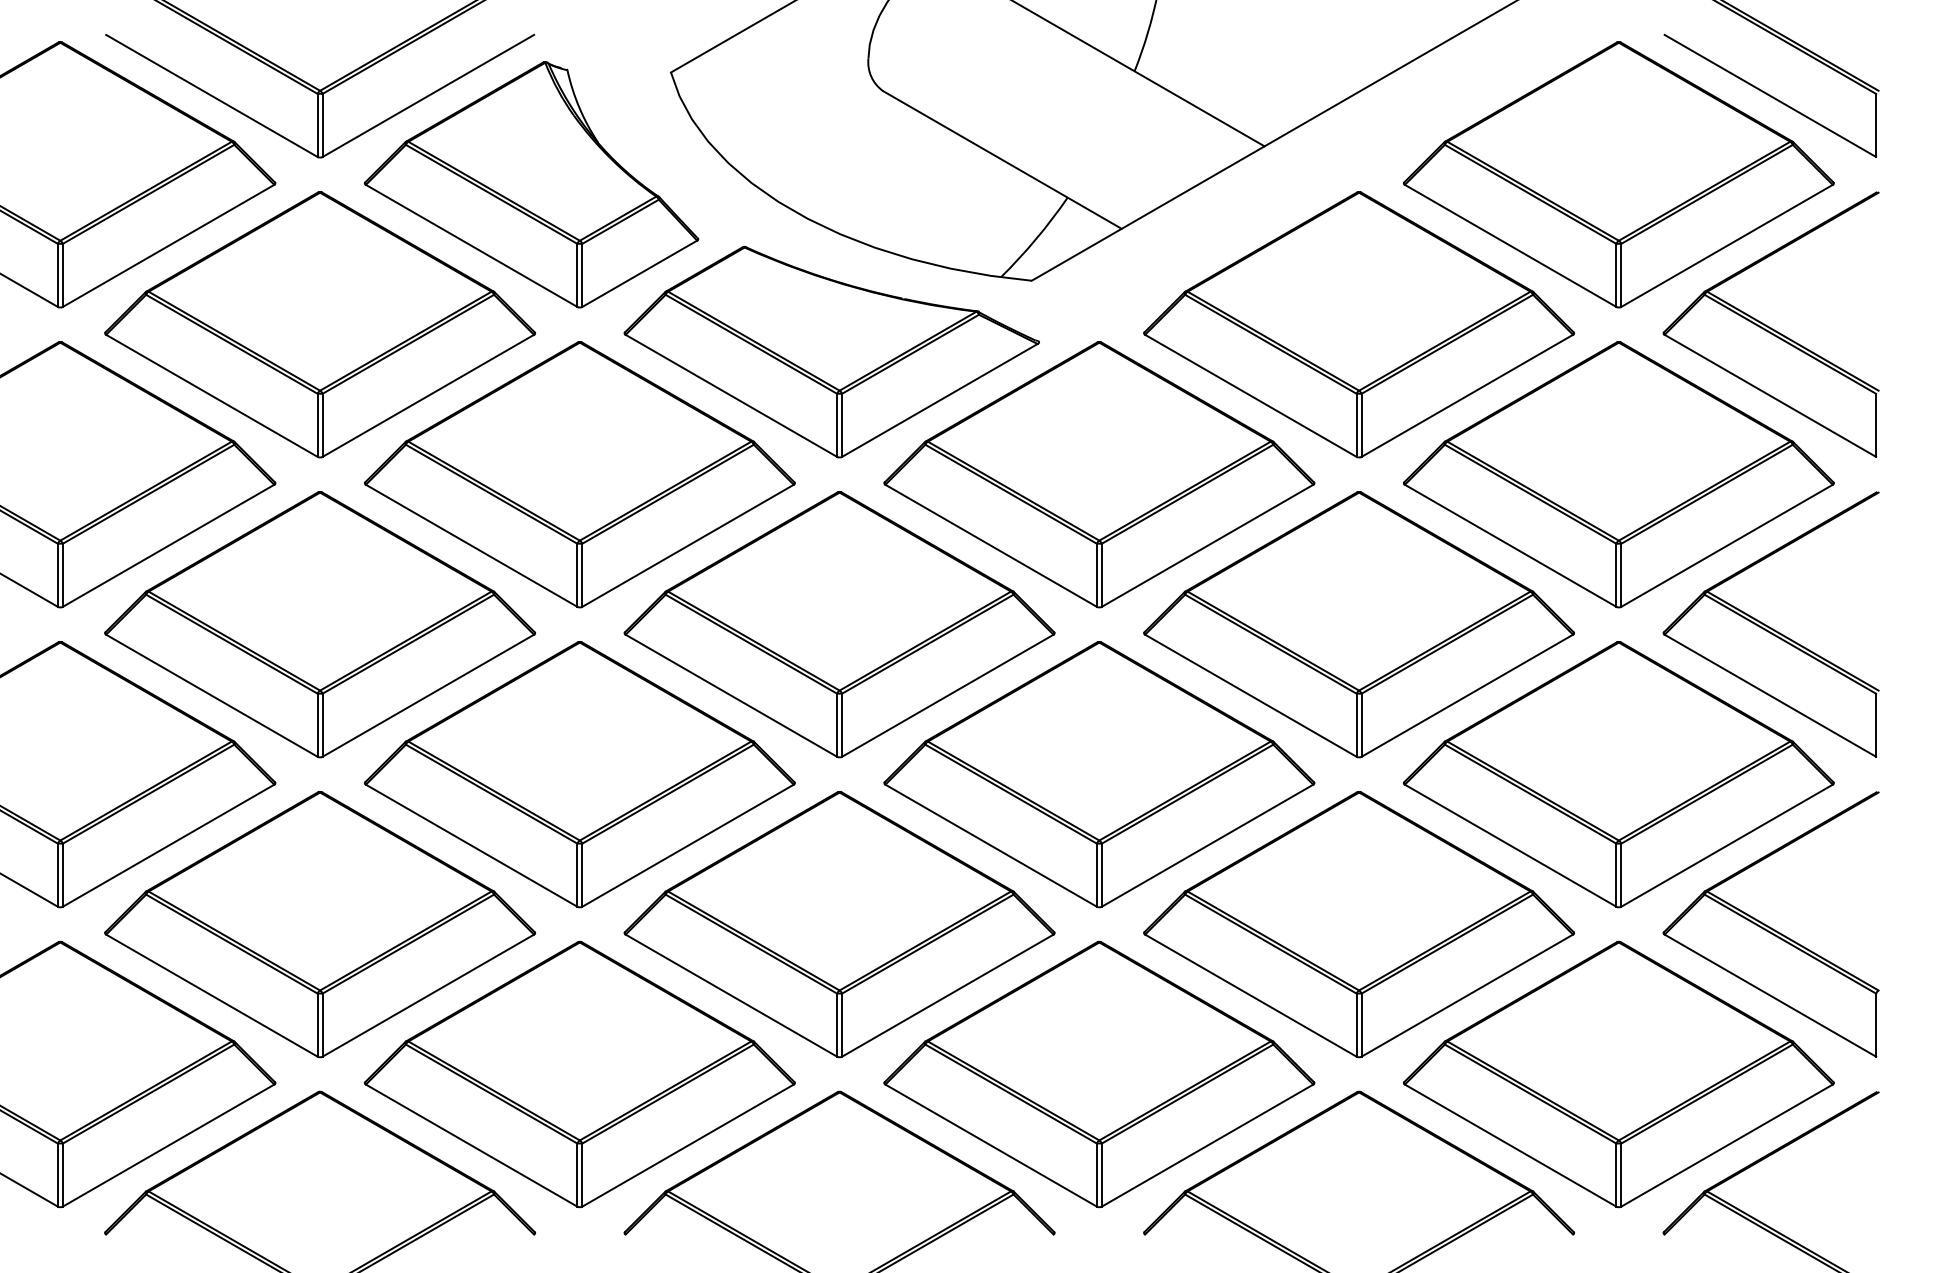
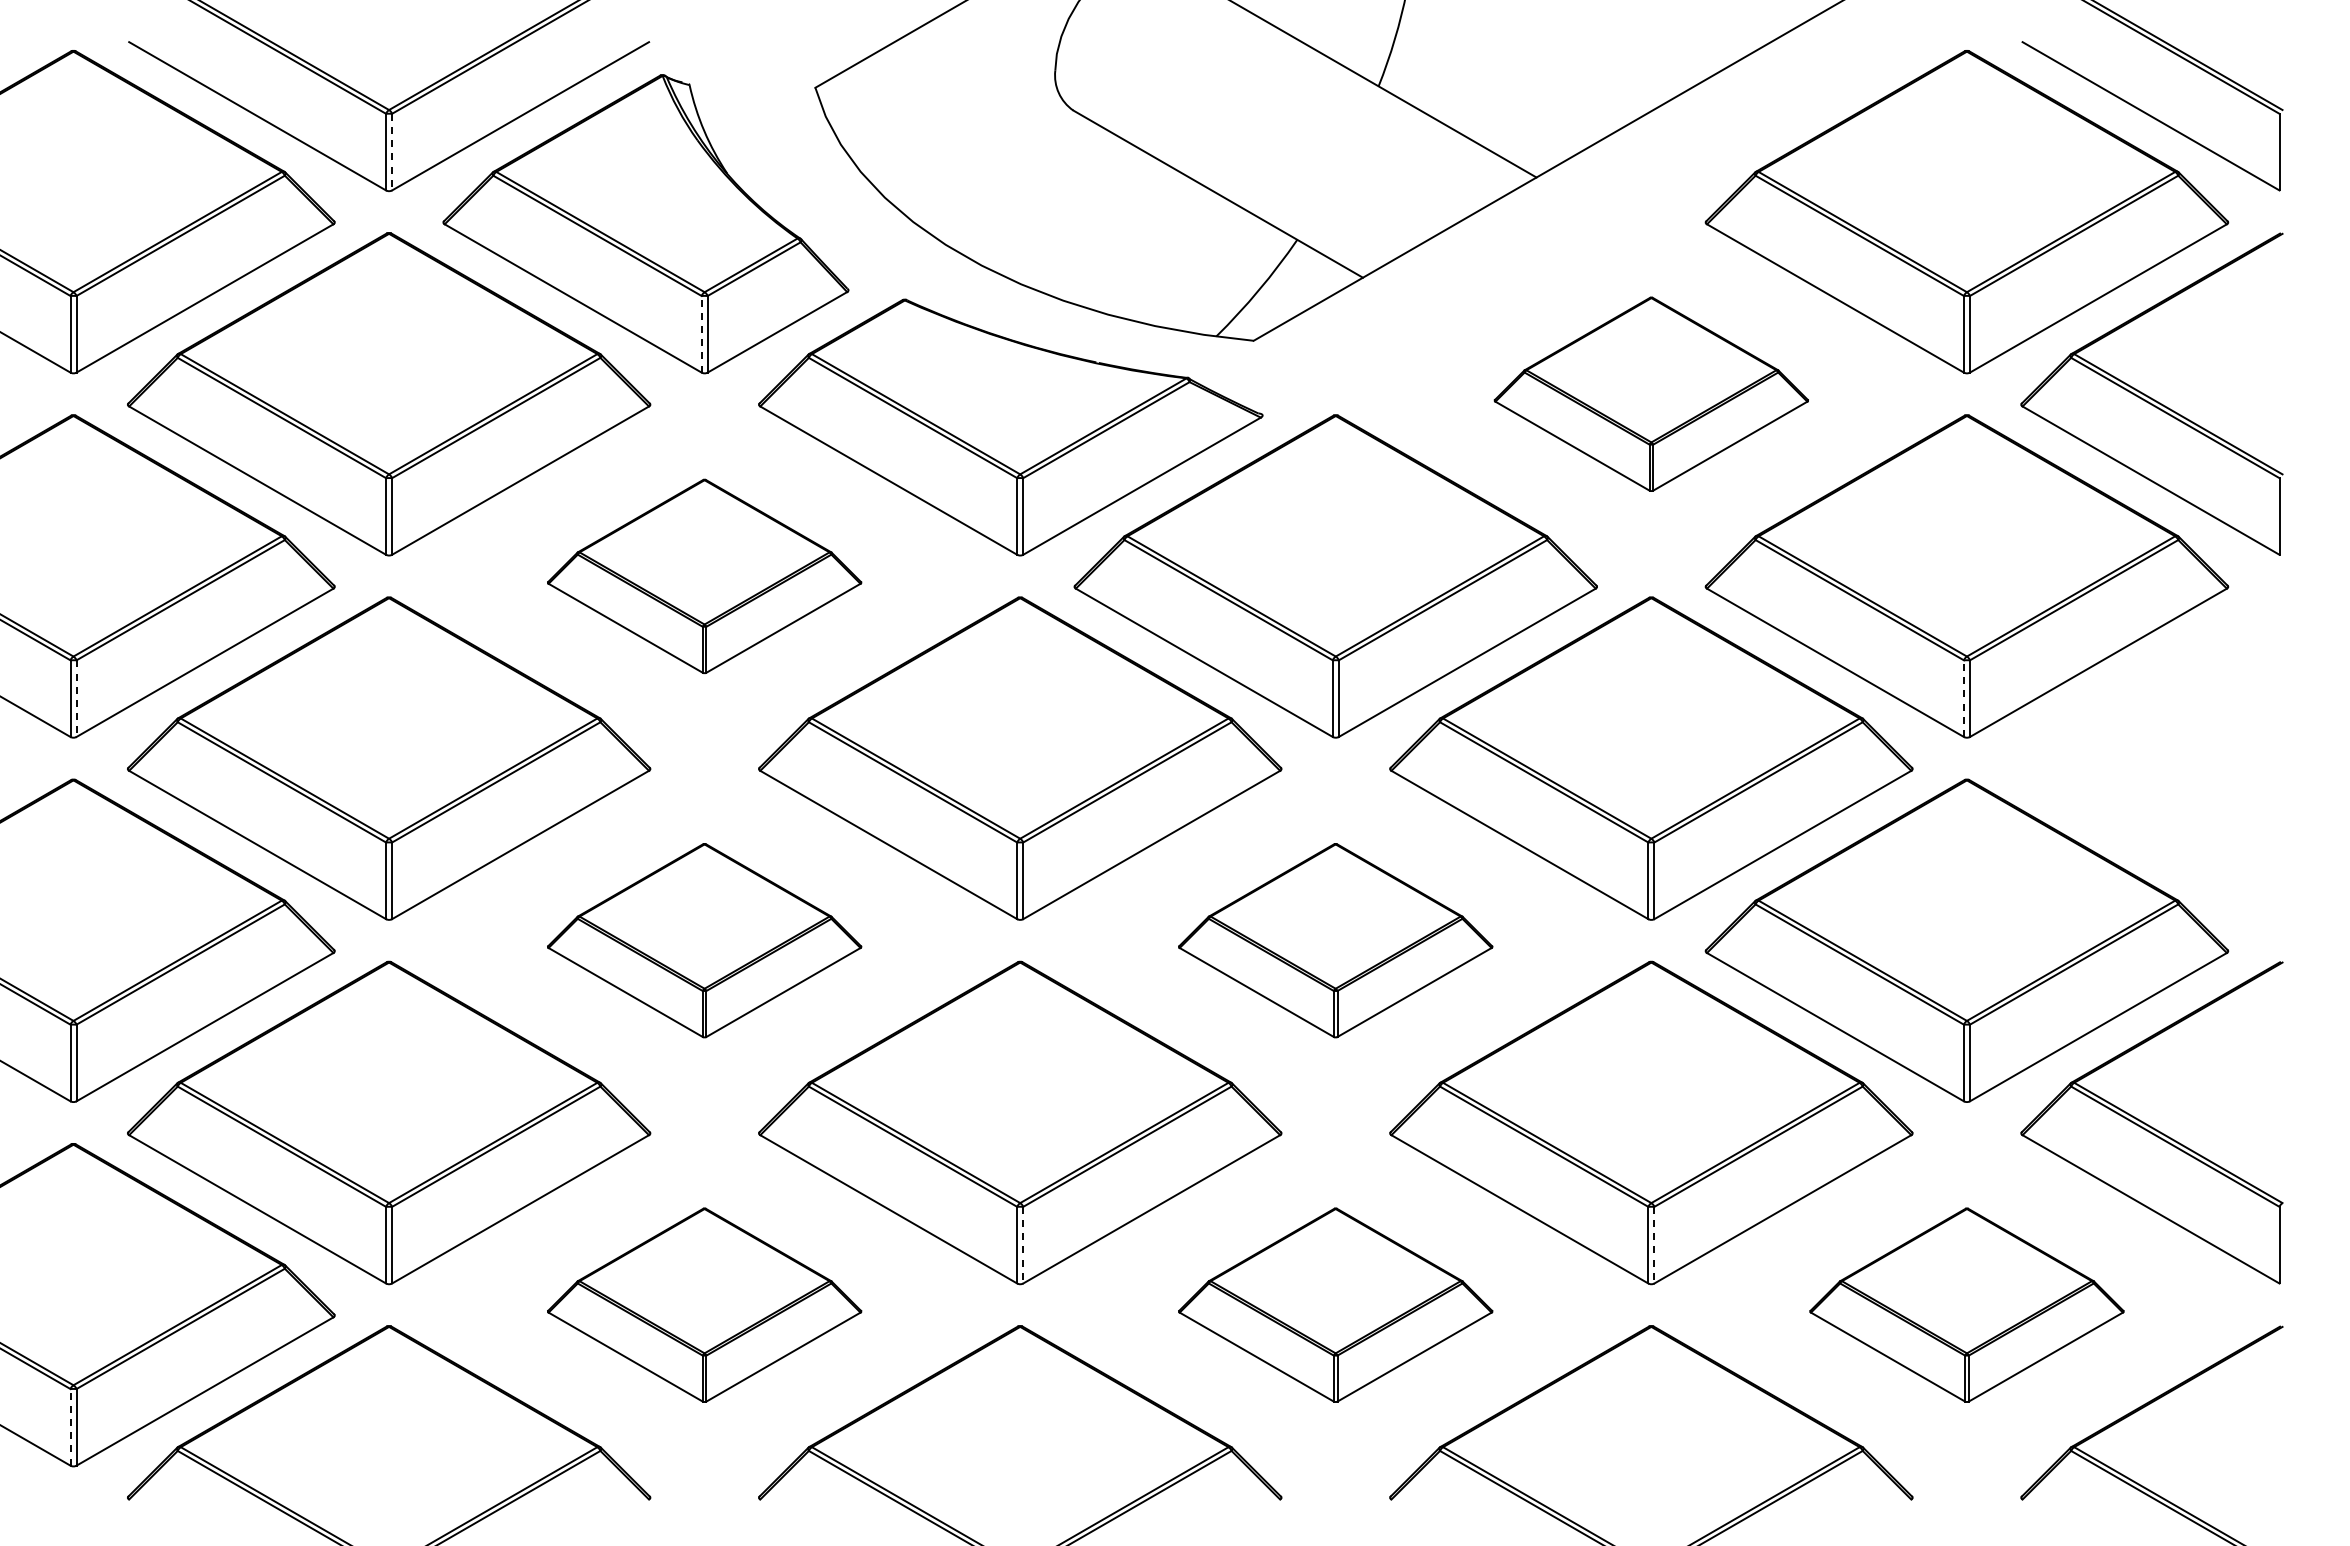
line: (322, 125) -> (392, 152), solid -> dashed
line: (577, 274) -> (701, 333), solid -> dashed
part: (1359, 324) -> (1651, 394), size x0.6
part: (579, 474) -> (704, 576), size x0.6
line: (1616, 575) -> (1963, 698), solid -> dashed
line: (62, 576) -> (76, 699), solid -> dashed
part: (1770, 624) -> (2151, 758), removed
part: (579, 774) -> (704, 940), size x0.6
part: (1099, 774) -> (1335, 940), size x0.6
line: (842, 1025) -> (1023, 1245), solid -> dashed
line: (1361, 1025) -> (1654, 1245), solid -> dashed
part: (579, 1074) -> (704, 1305), size x0.6
part: (1099, 1074) -> (1335, 1305), size x0.6
part: (1618, 1074) -> (1966, 1305), size x0.6
line: (57, 1174) -> (70, 1426), solid -> dashed

